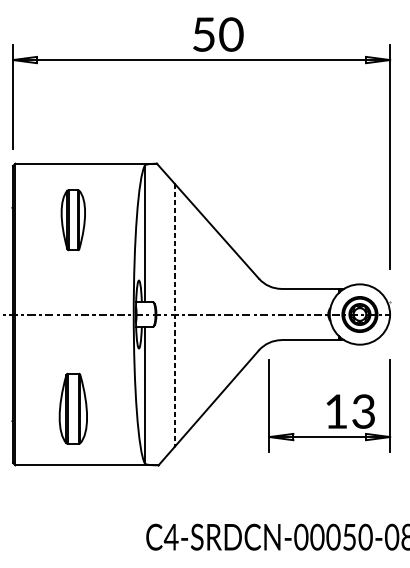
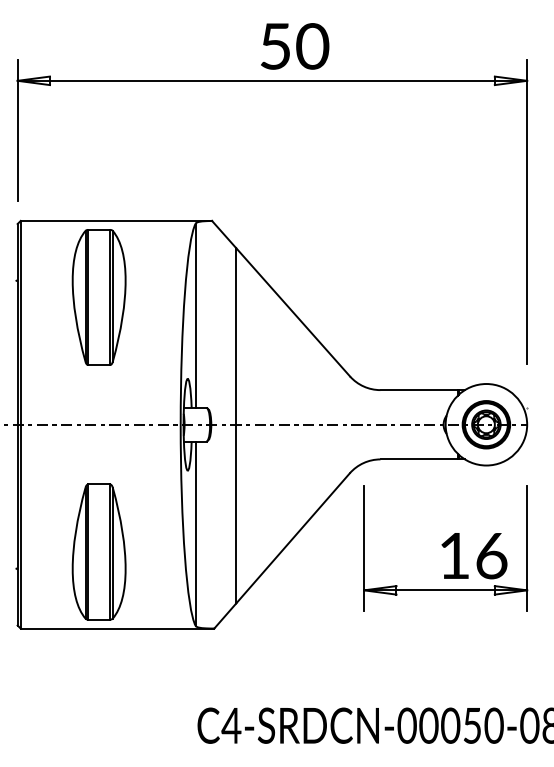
part: (72, 220) -> (98, 297), size x1.67
line: (175, 315) -> (236, 425), dashed -> solid
part: (72, 408) -> (98, 551), size x1.43
text: (363, 411) -> (491, 555), 13 -> 16

